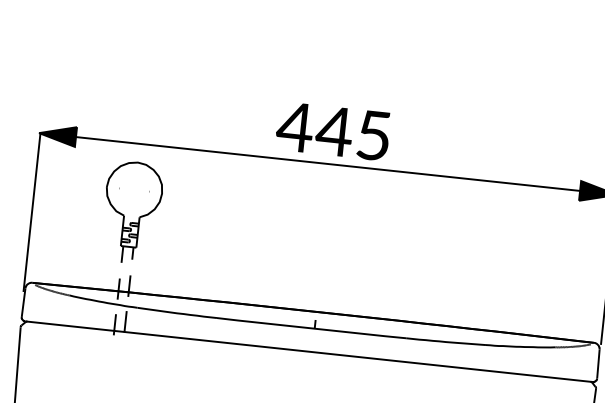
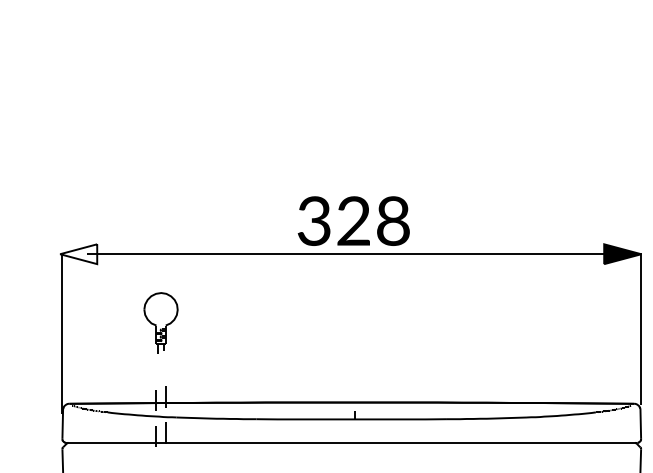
text: (333, 130) -> (352, 220), 445 -> 328
fill: (57, 135) -> (78, 254), removed
part: (131, 211) -> (160, 322), size x0.6

